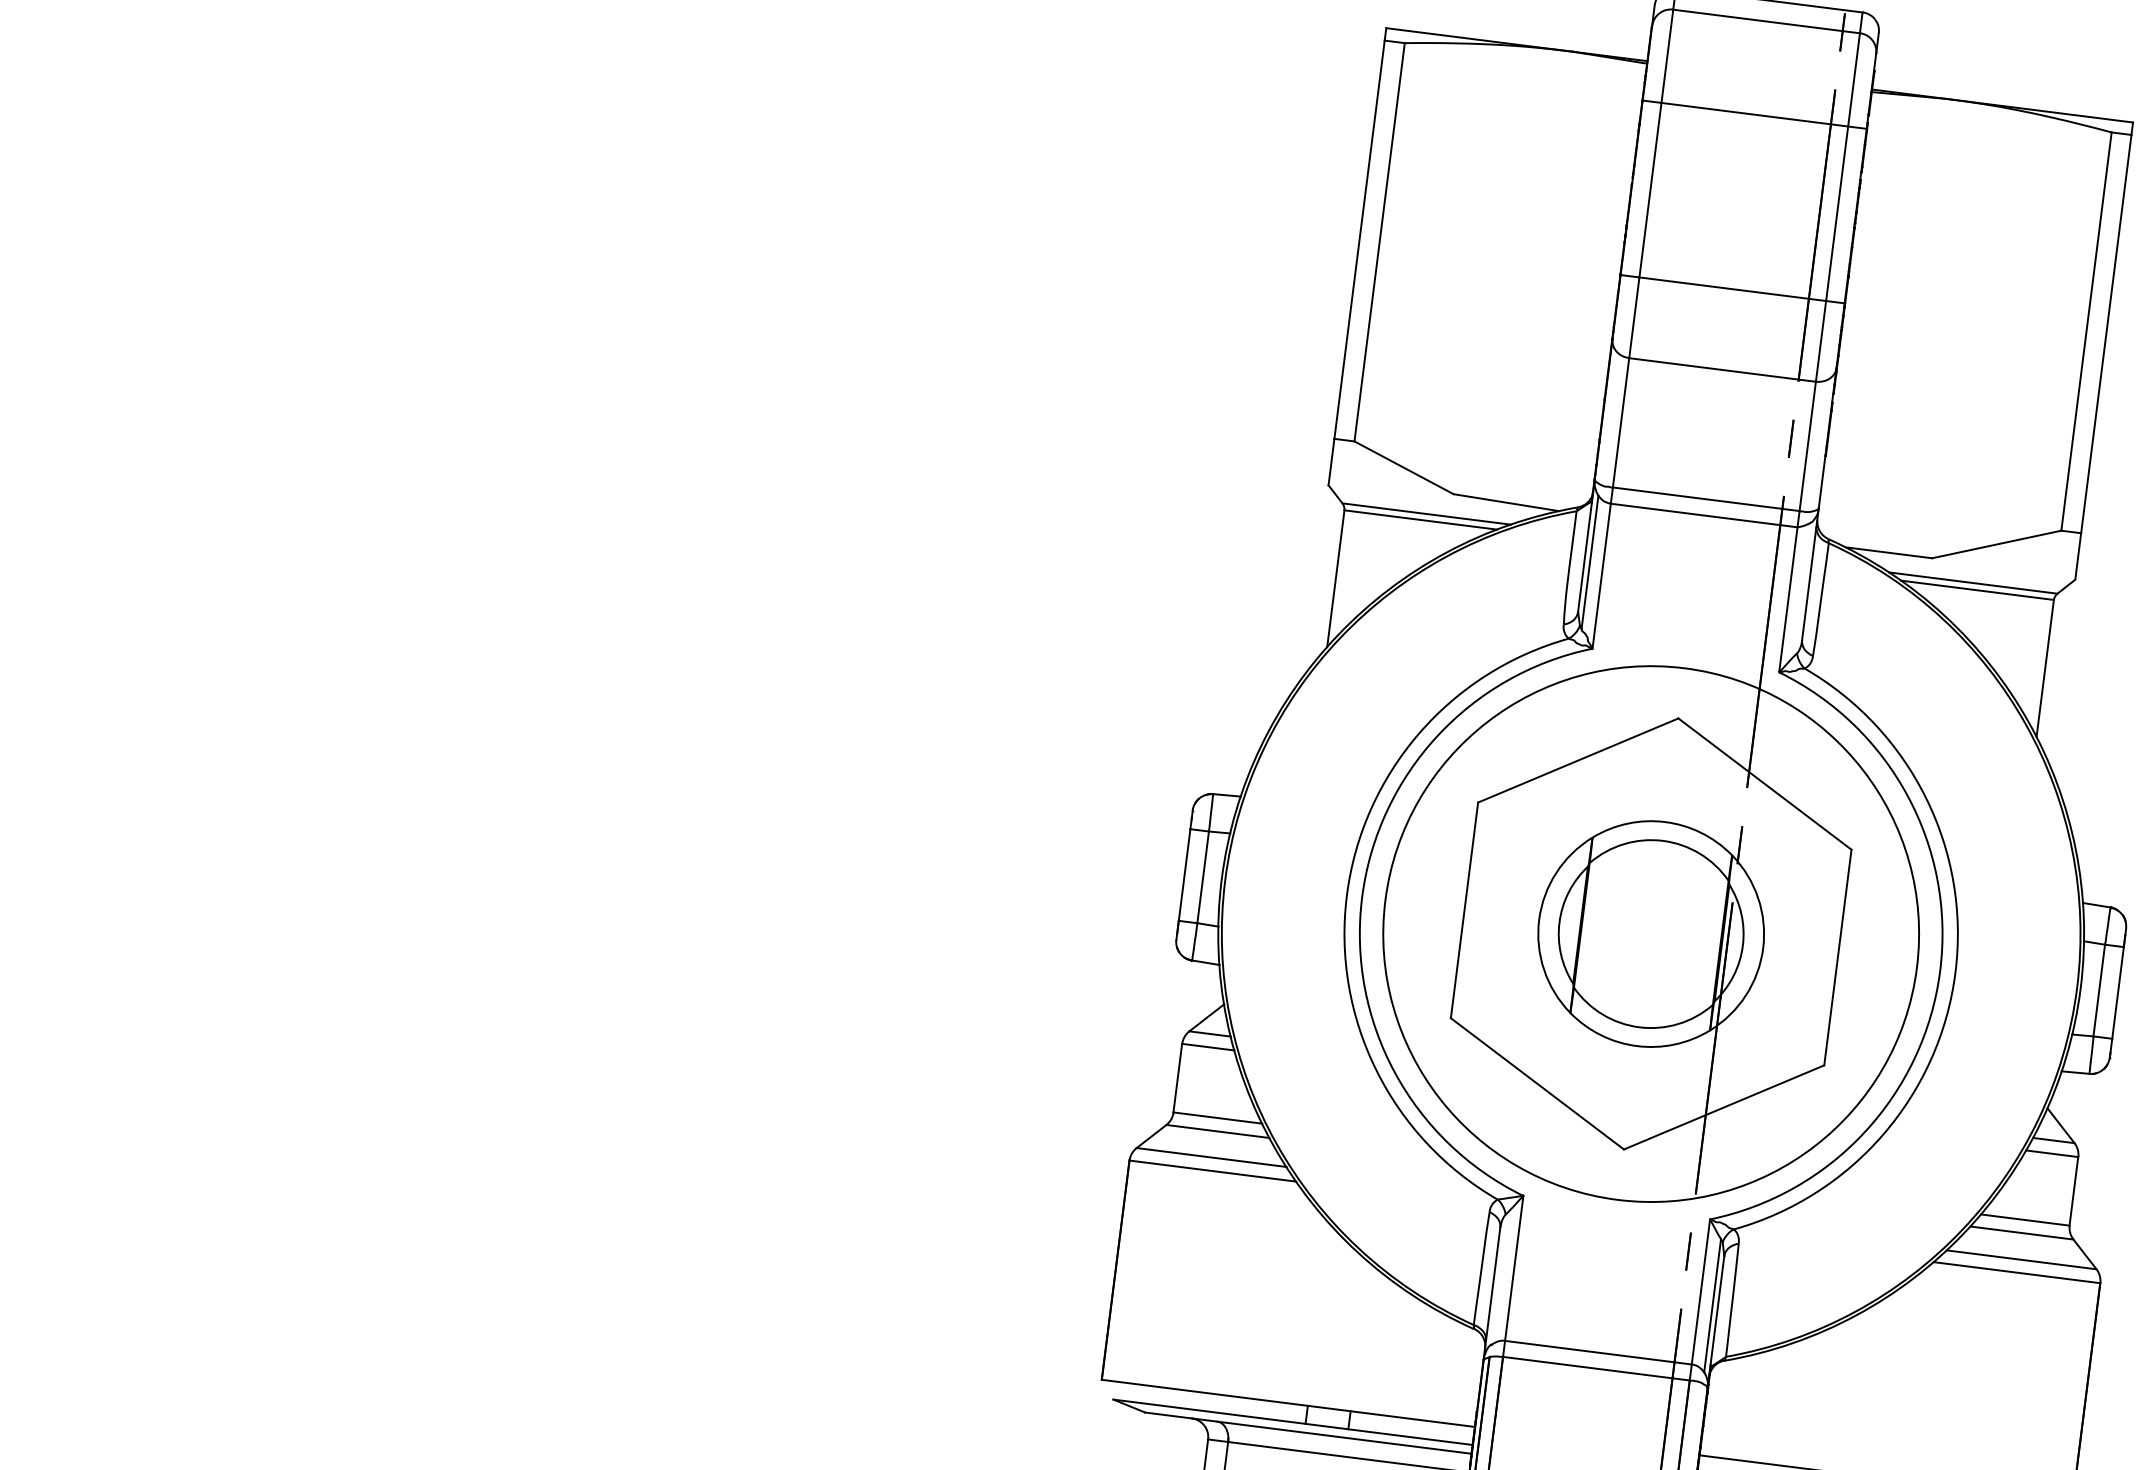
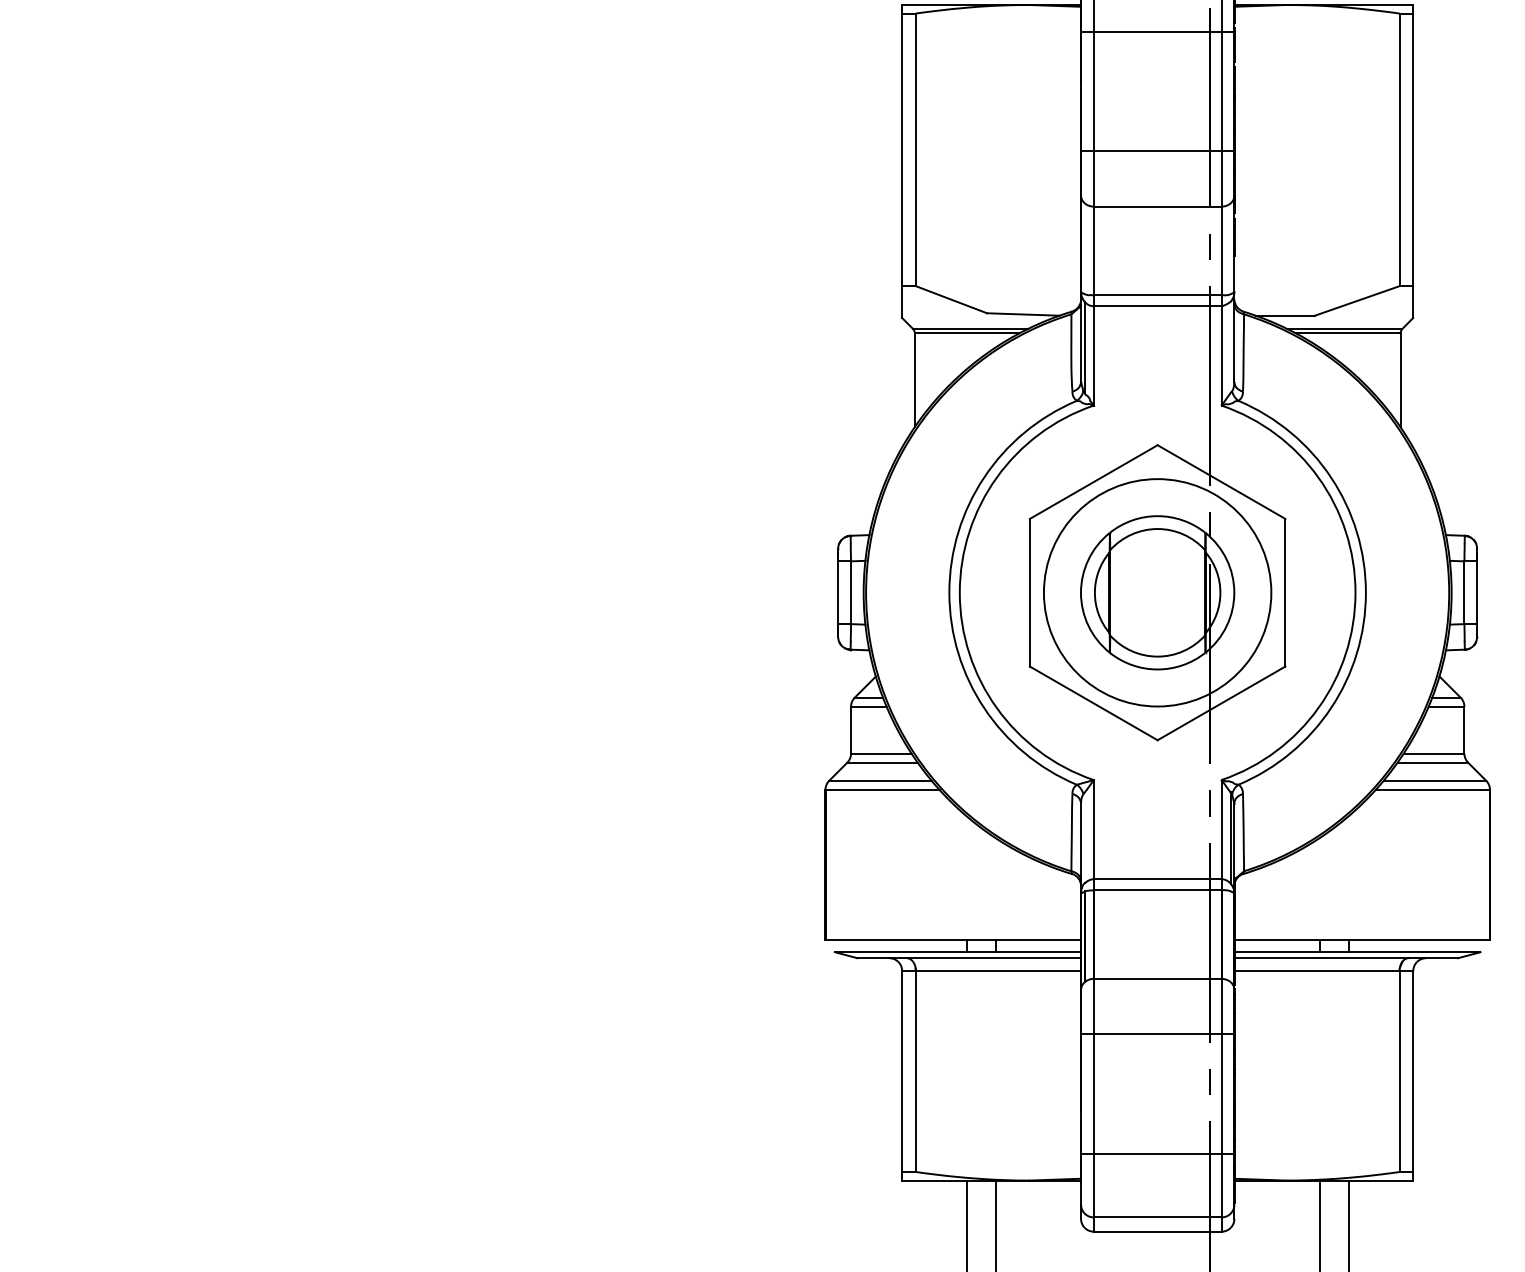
circle: (1651, 933) -> (1157, 592), size x0.62

